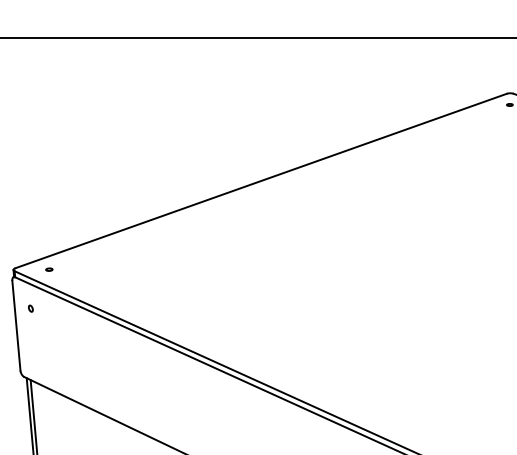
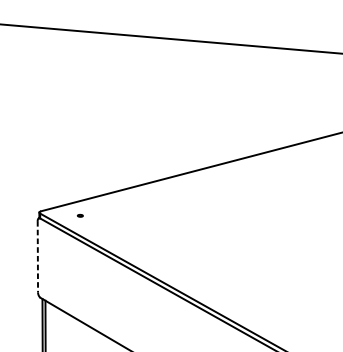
part: (49, 269) -> (80, 215), moved
part: (30, 308) -> (50, 244), removed
line: (16, 326) -> (37, 257), solid -> dashed

